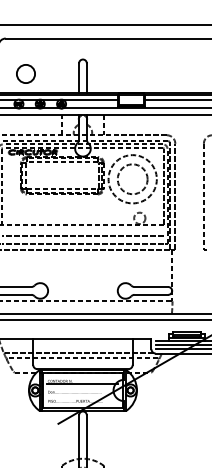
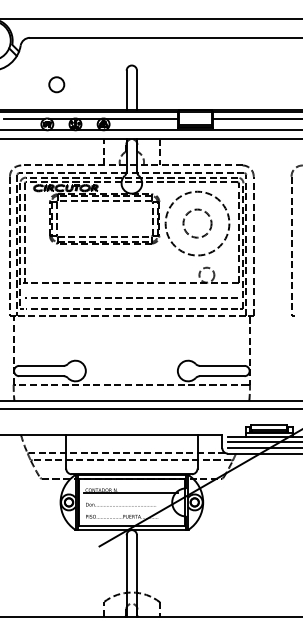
circle: (25, 73) -> (56, 84), size x0.62
circle: (132, 179) -> (197, 223), size x0.71

